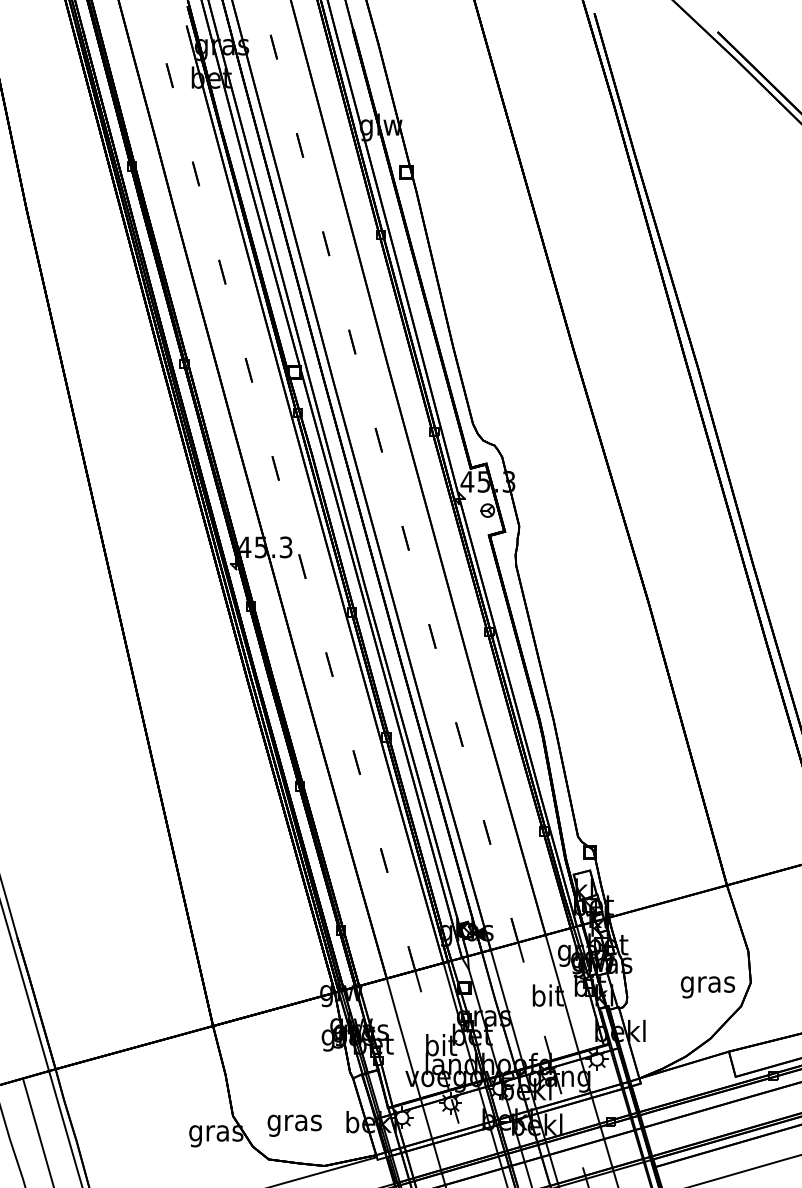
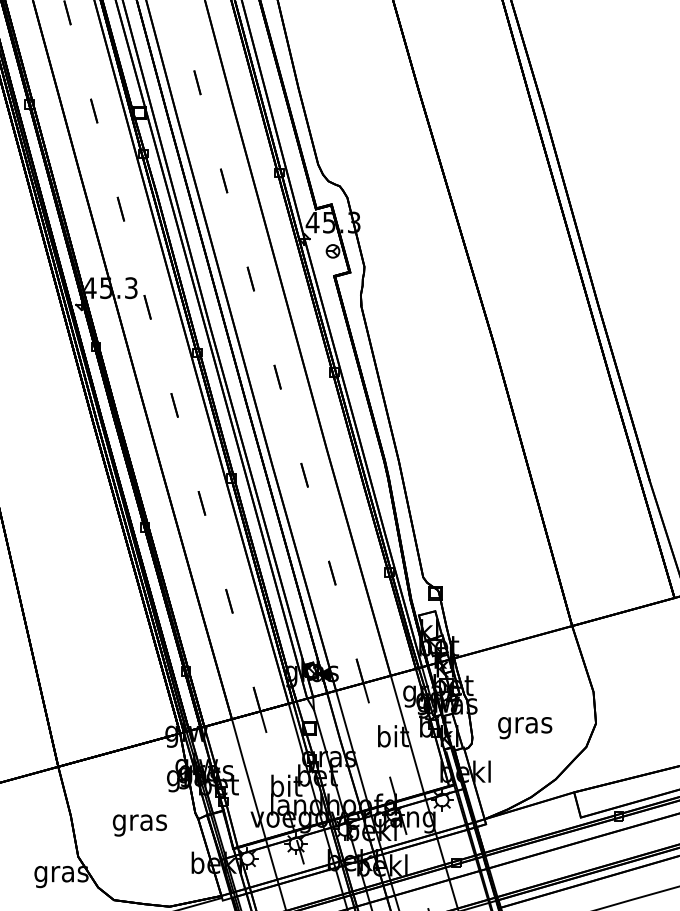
text: (707, 987) -> (524, 728), moved
text: (294, 1125) -> (139, 825), moved

